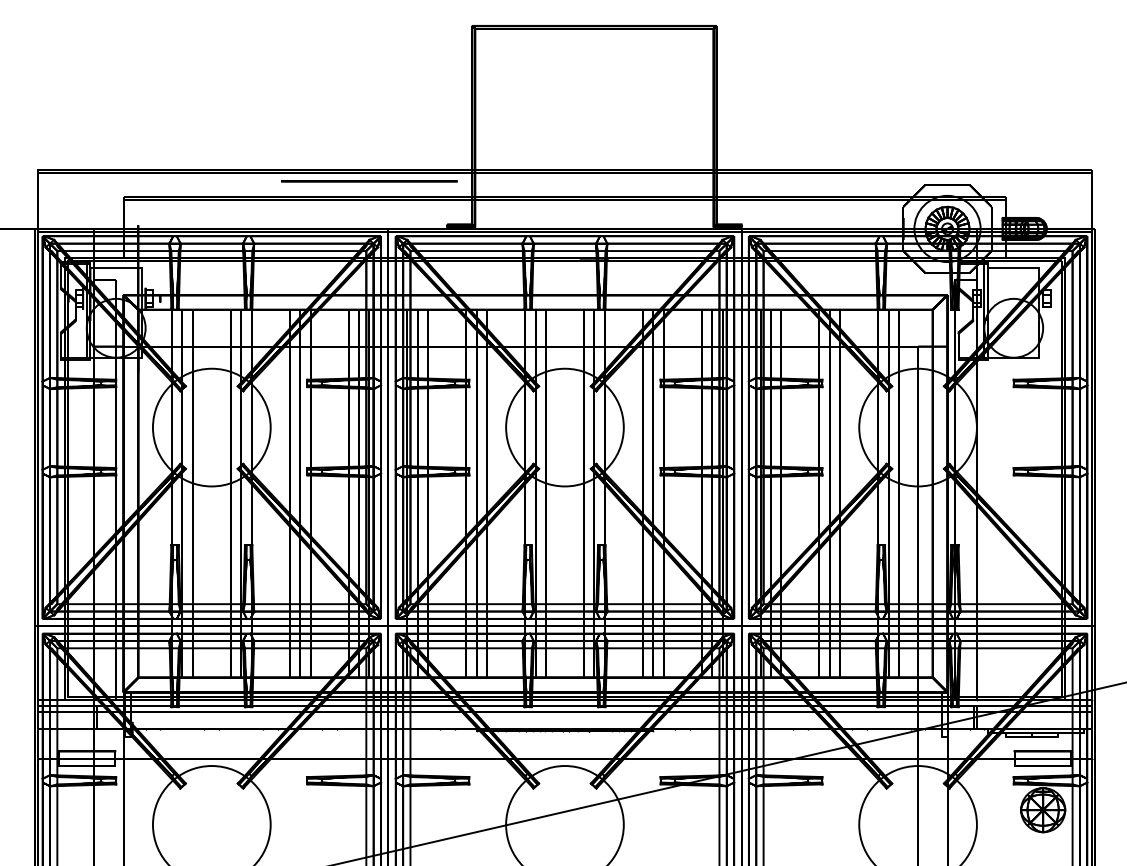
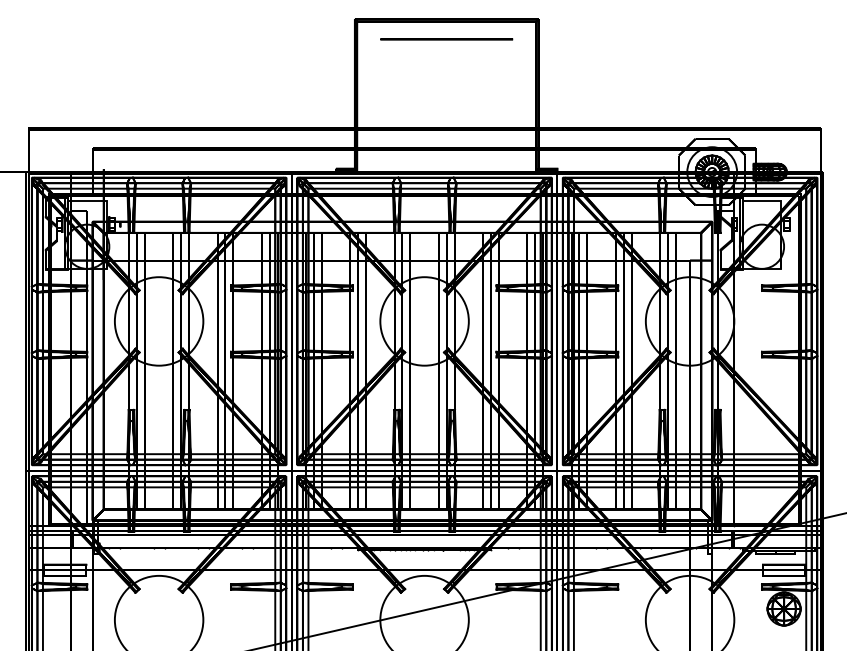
circle: (369, 181) -> (446, 39), moved

